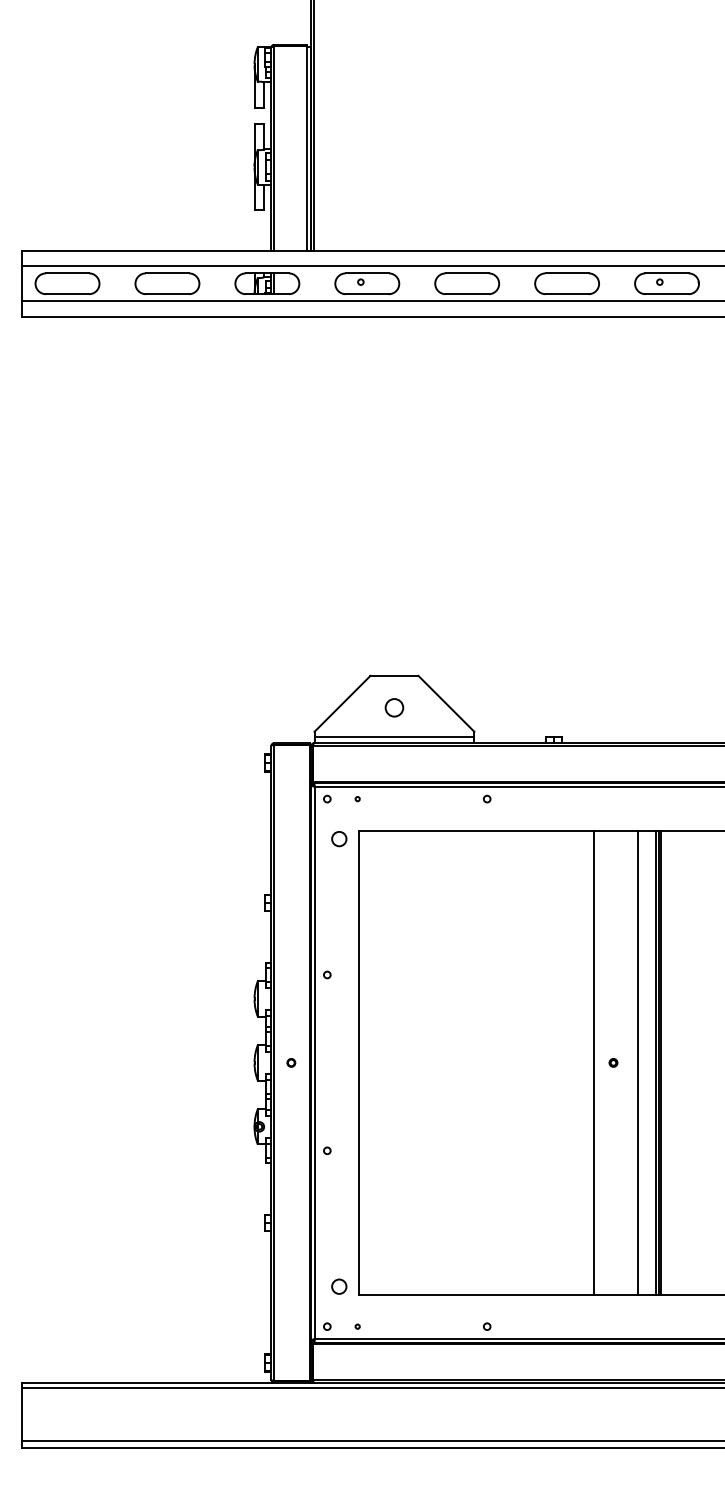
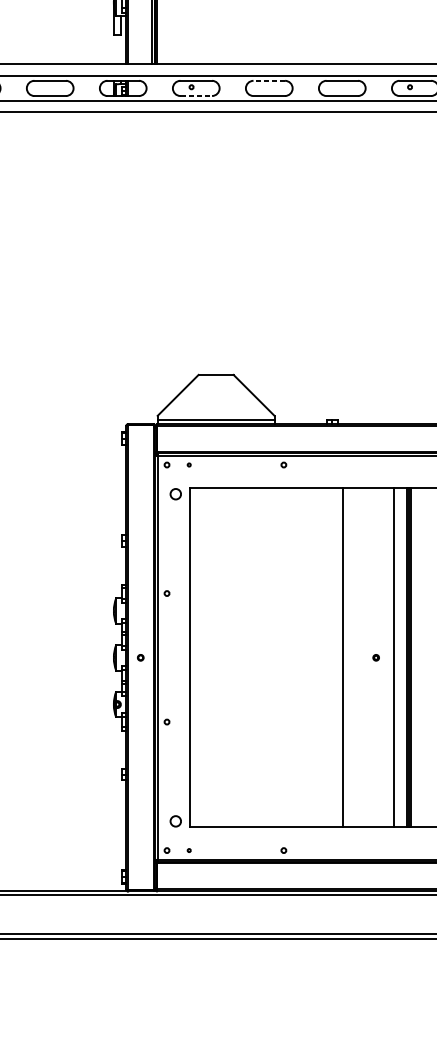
line: (467, 273) -> (269, 80), solid -> dashed
line: (367, 294) -> (196, 96), solid -> dashed
circle: (394, 707) -> (216, 398), removed
line: (593, 1062) -> (343, 657), moved

